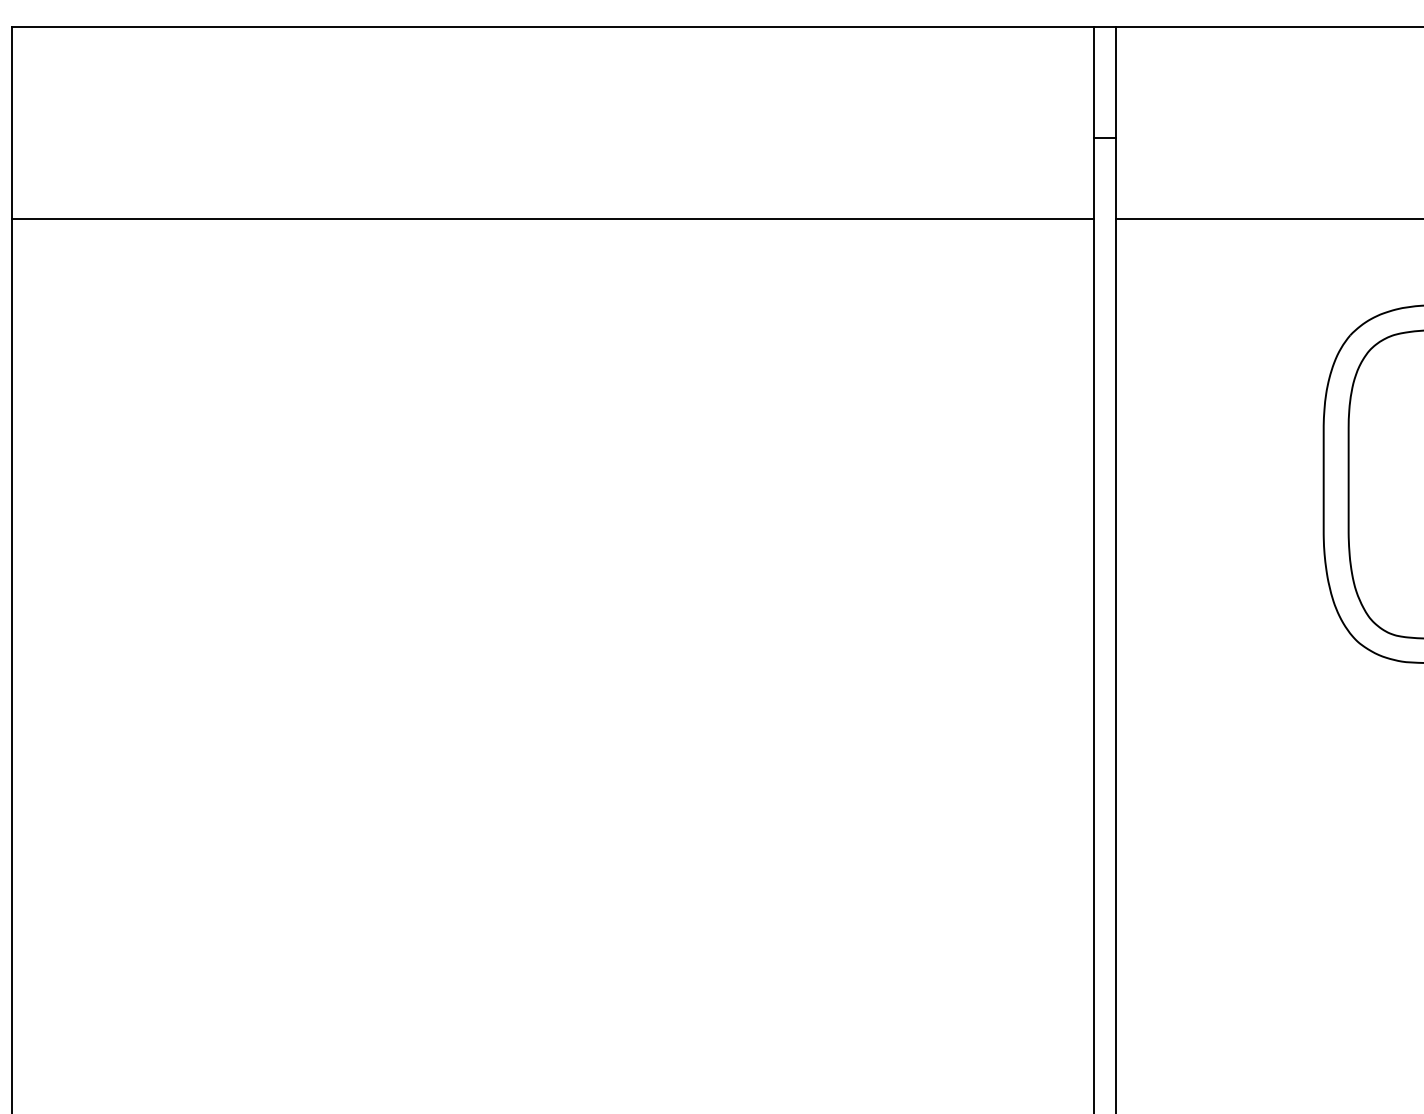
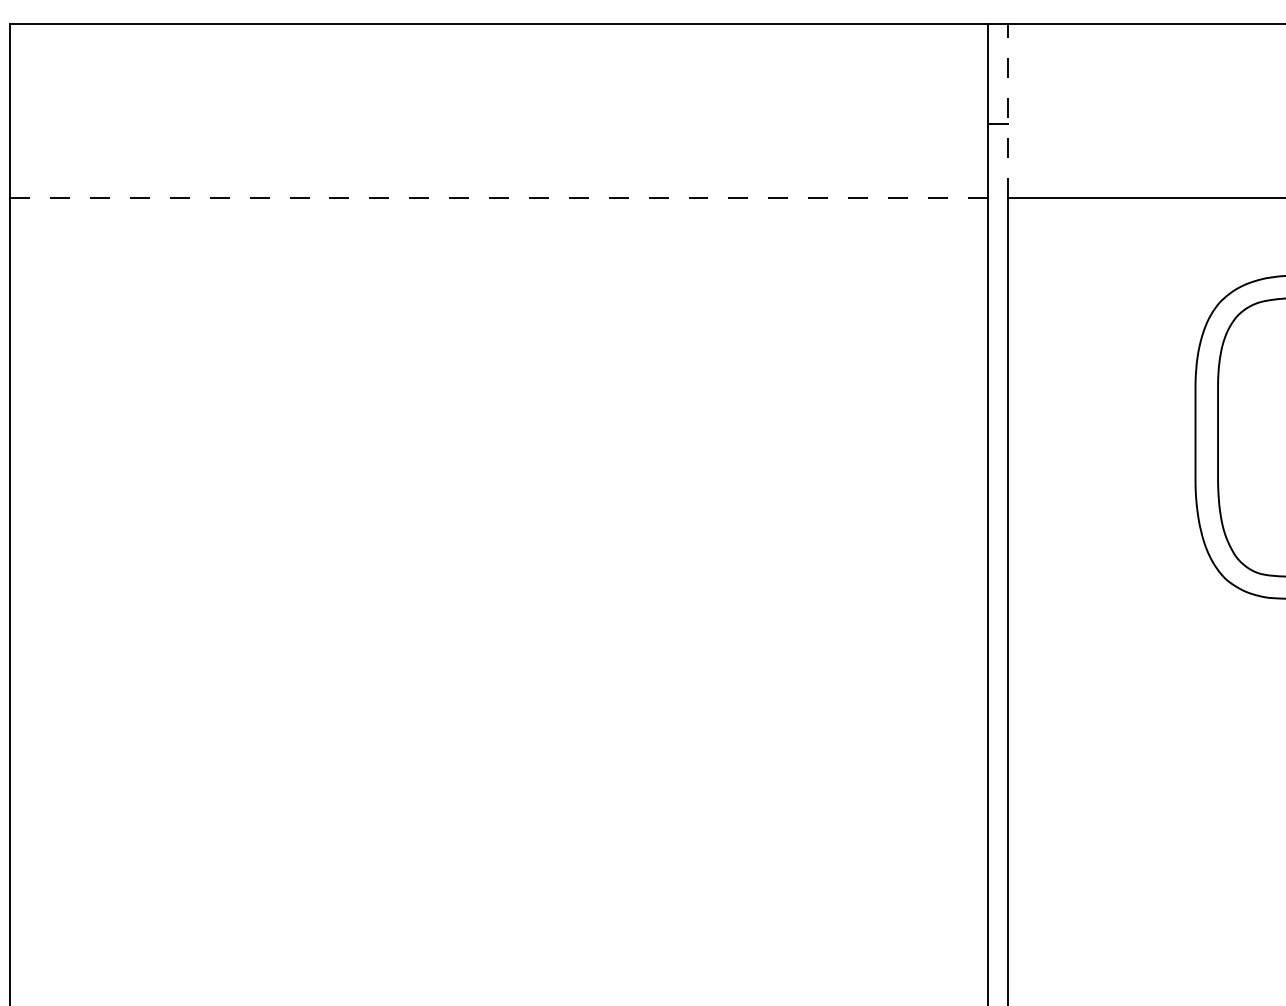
line: (1115, 123) -> (1007, 111), solid -> dashed
line: (553, 218) -> (499, 197), solid -> dashed

